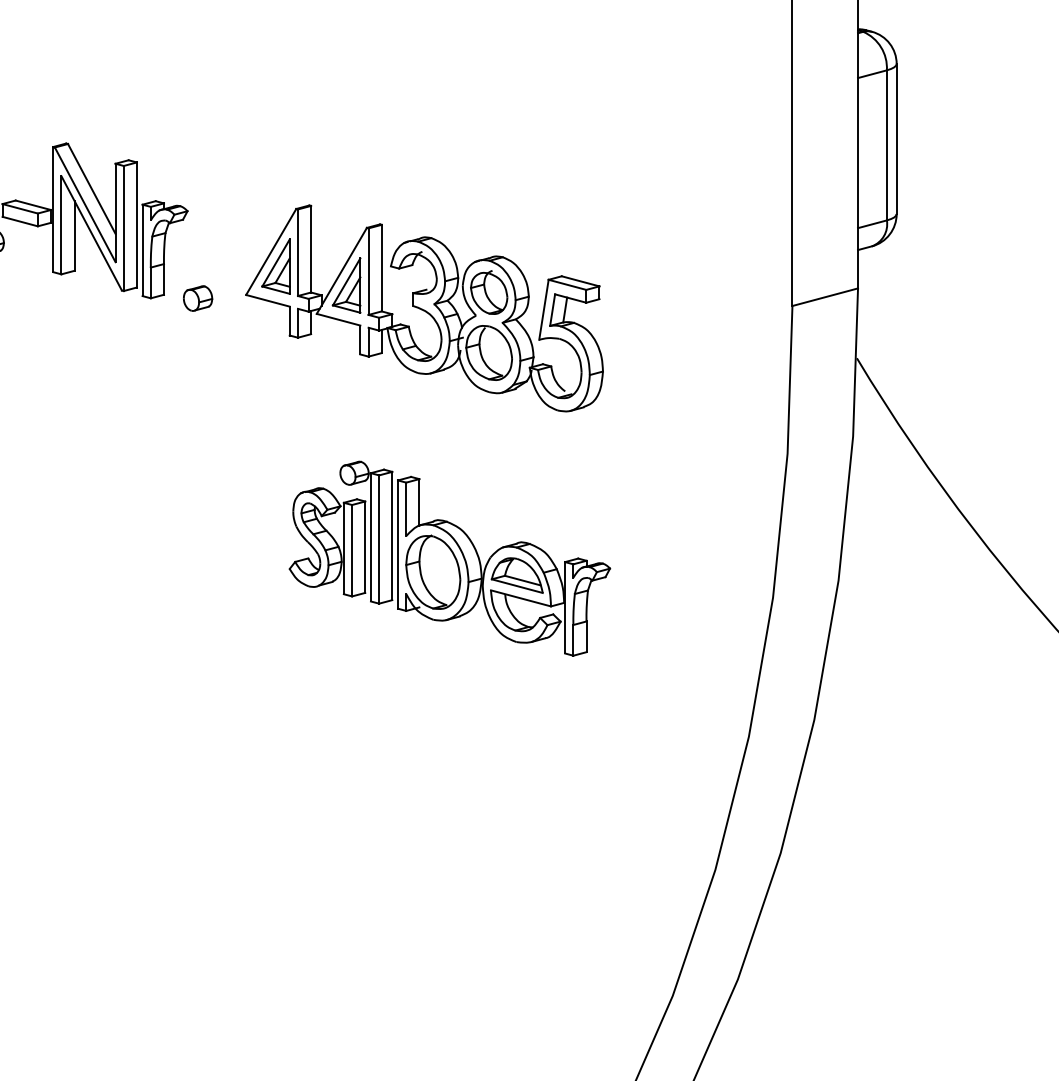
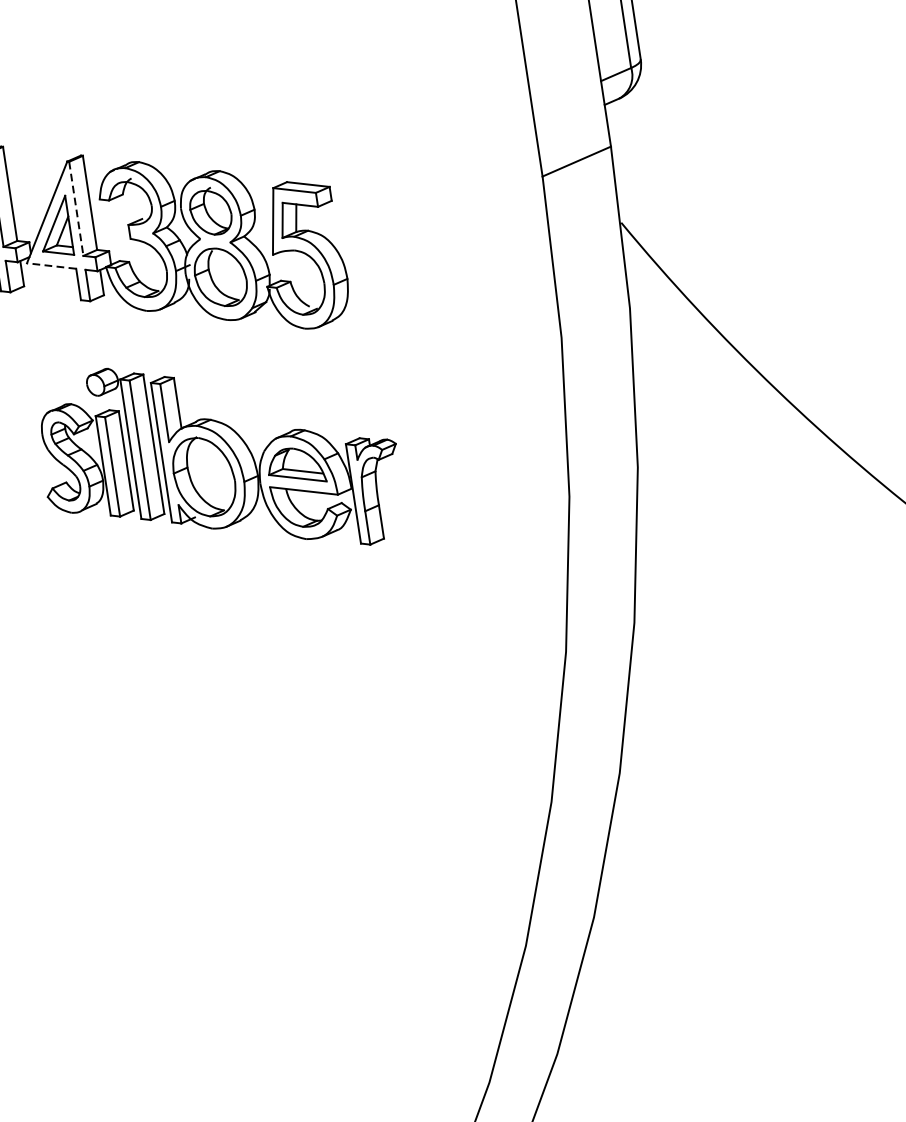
line: (368, 272) -> (76, 209), solid -> dashed
line: (338, 319) -> (51, 265), solid -> dashed
part: (449, 558) -> (219, 459), moved

